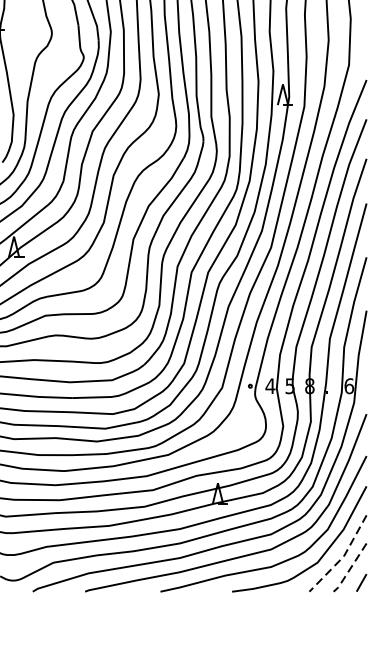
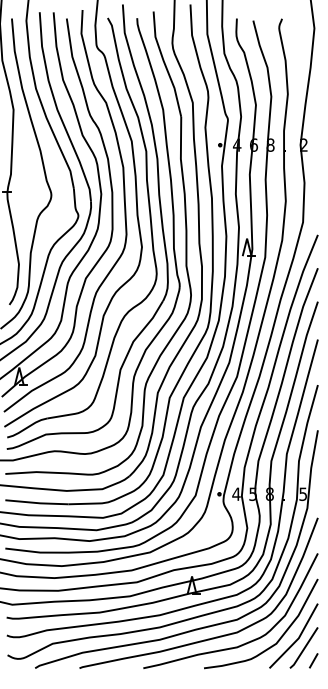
text: (349, 385) -> (303, 493), 6 -> 5
line: (343, 557) -> (298, 639), dashed -> solid
line: (350, 569) -> (304, 649), dashed -> solid

